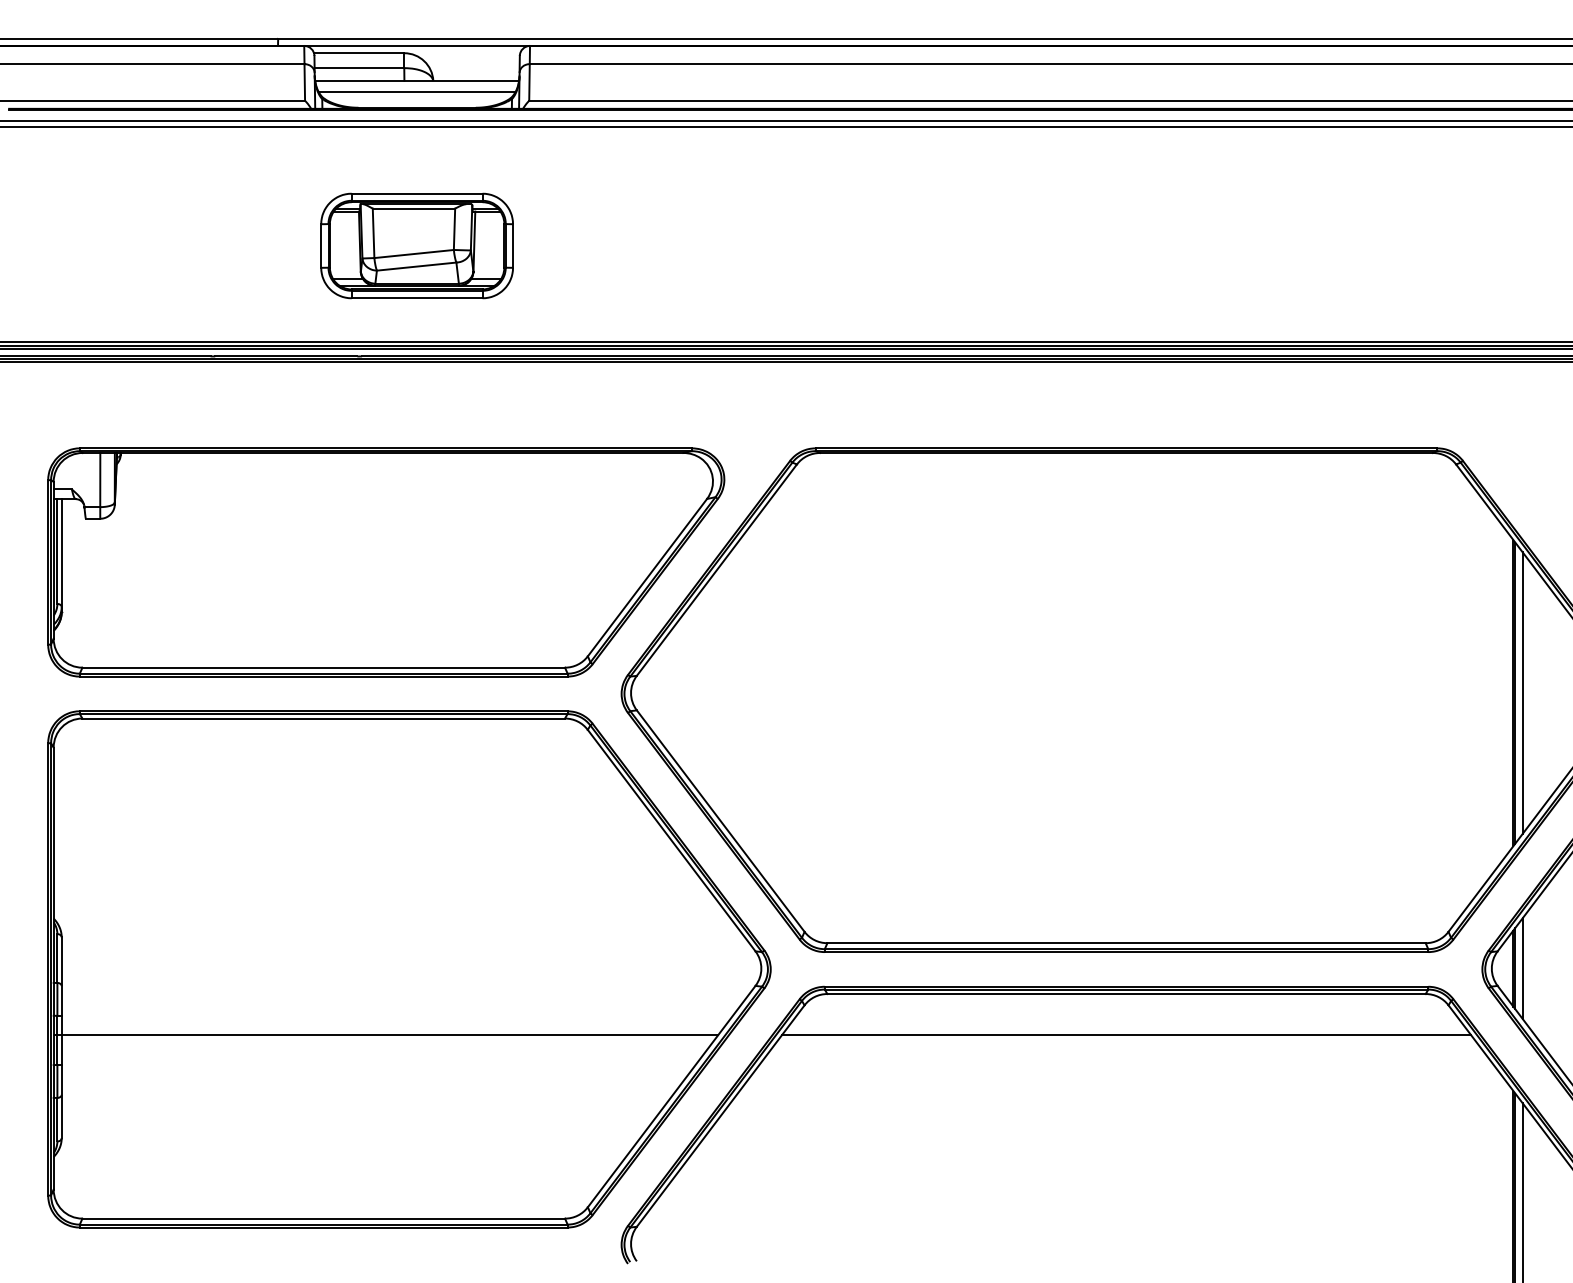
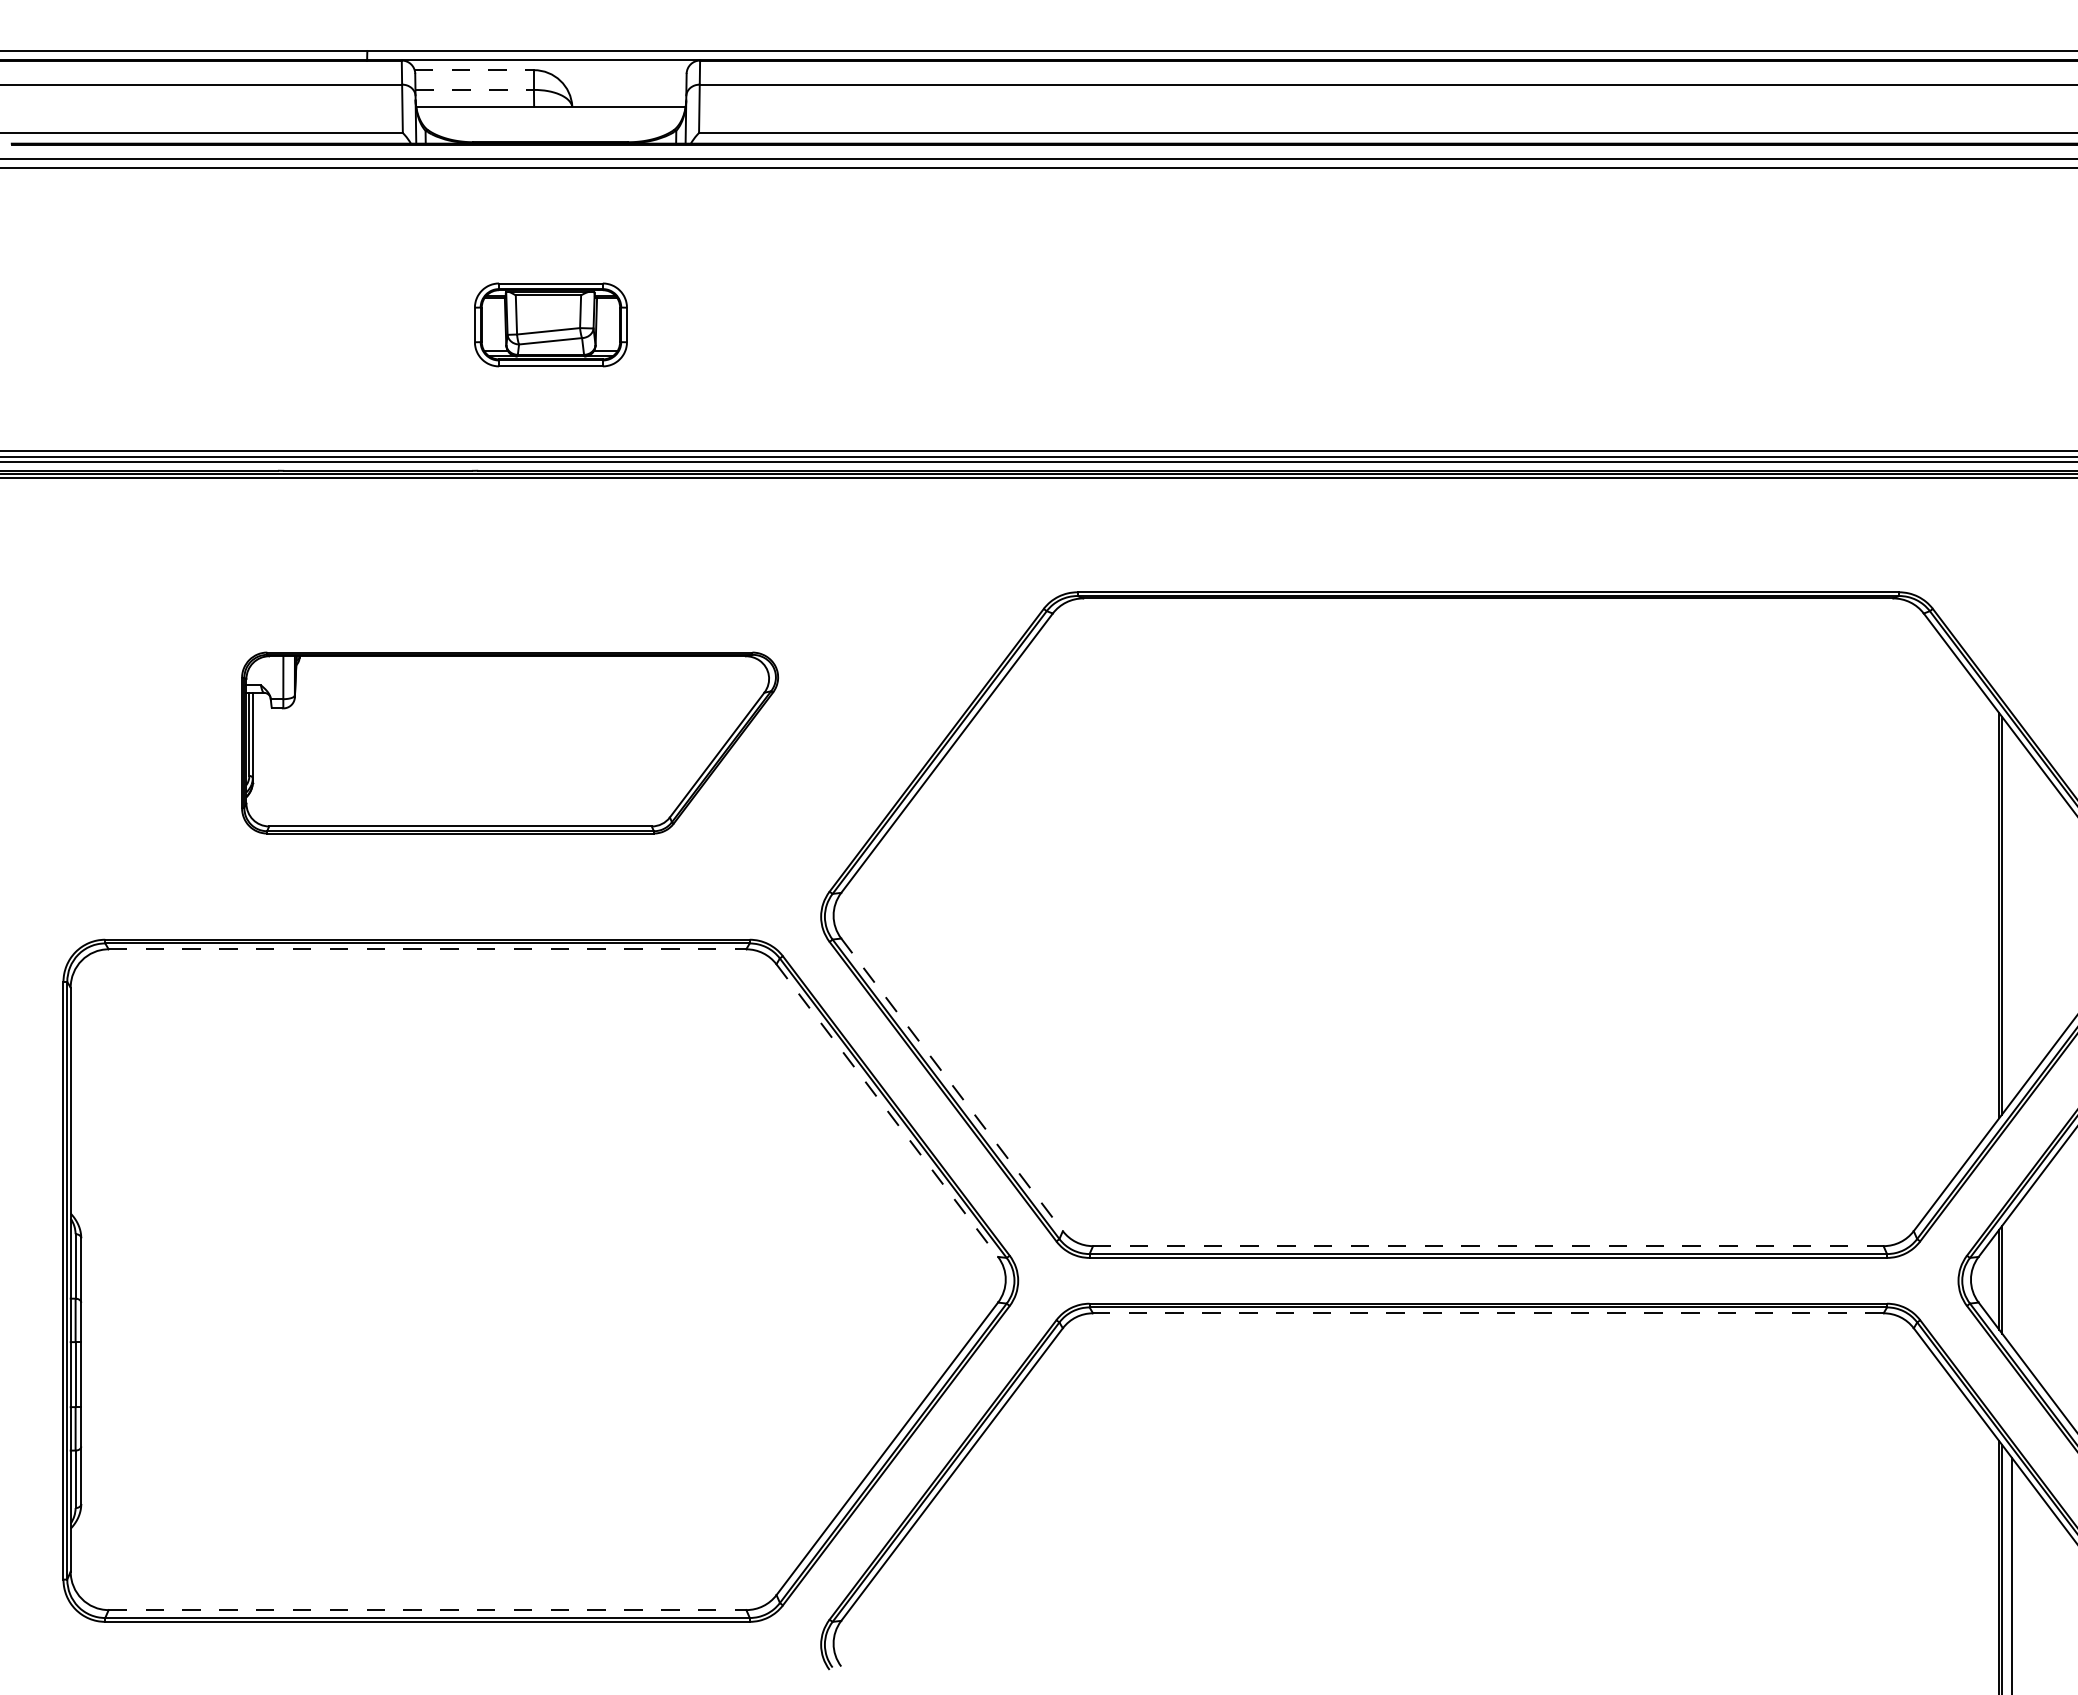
line: (359, 53) -> (474, 70), solid -> dashed
line: (360, 67) -> (475, 89), solid -> dashed
line: (416, 92) -> (550, 121), removed
part: (416, 245) -> (550, 324), size x0.6
part: (385, 562) -> (509, 742), size x0.6
line: (1522, 692) -> (2011, 915), removed
line: (323, 718) -> (427, 949), solid -> dashed
line: (721, 820) -> (952, 1084), solid -> dashed
line: (671, 840) -> (887, 1110), solid -> dashed
line: (1126, 943) -> (1488, 1246), solid -> dashed
line: (1522, 968) -> (2011, 1279), removed
line: (1125, 994) -> (1487, 1313), solid -> dashed
line: (385, 1035) -> (509, 1367), removed
line: (1125, 1035) -> (1487, 1367), removed
line: (323, 1218) -> (427, 1610), solid -> dashed

